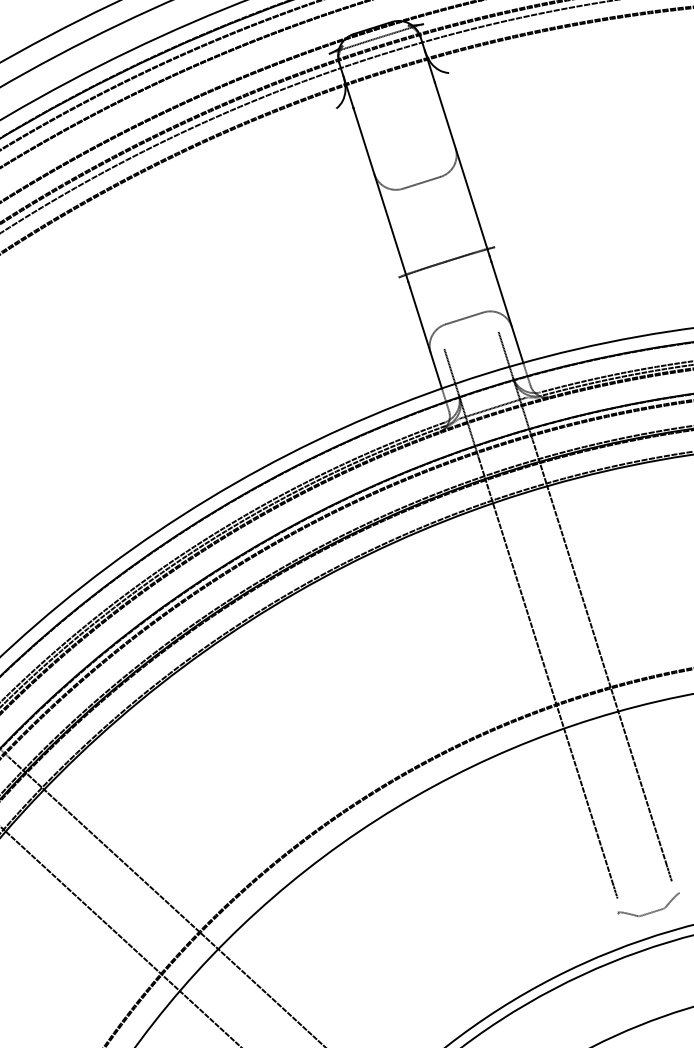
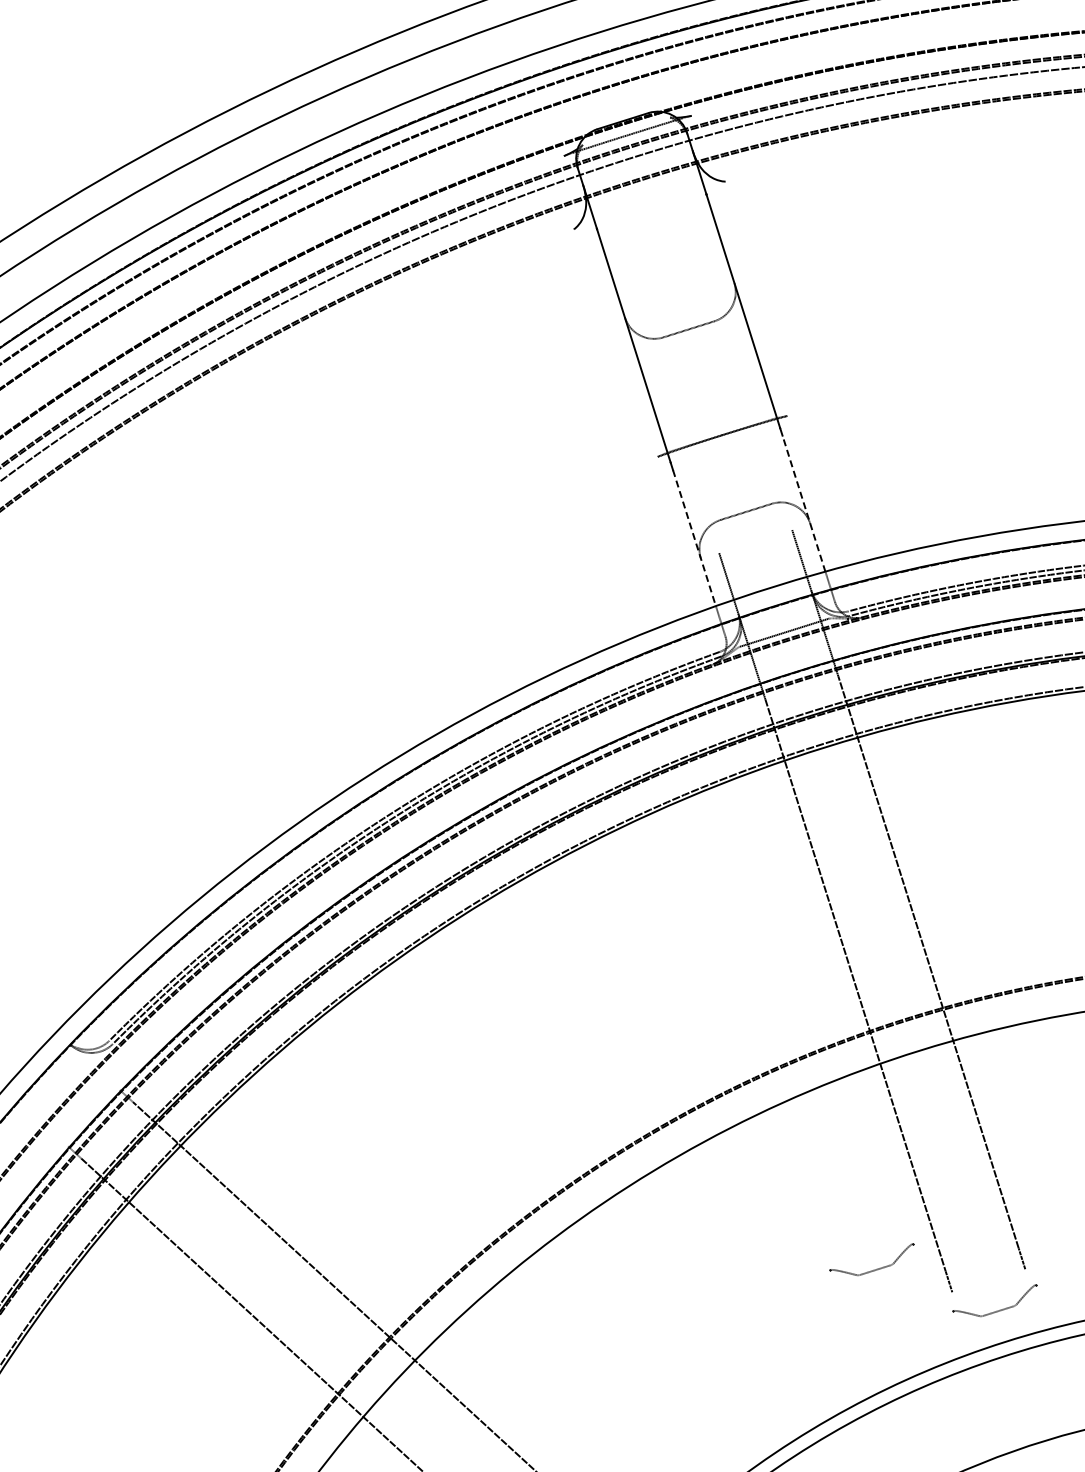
line: (507, 312) -> (803, 503), solid -> dashed
line: (426, 338) -> (694, 538), solid -> dashed
part: (559, 881) -> (873, 1269), added

